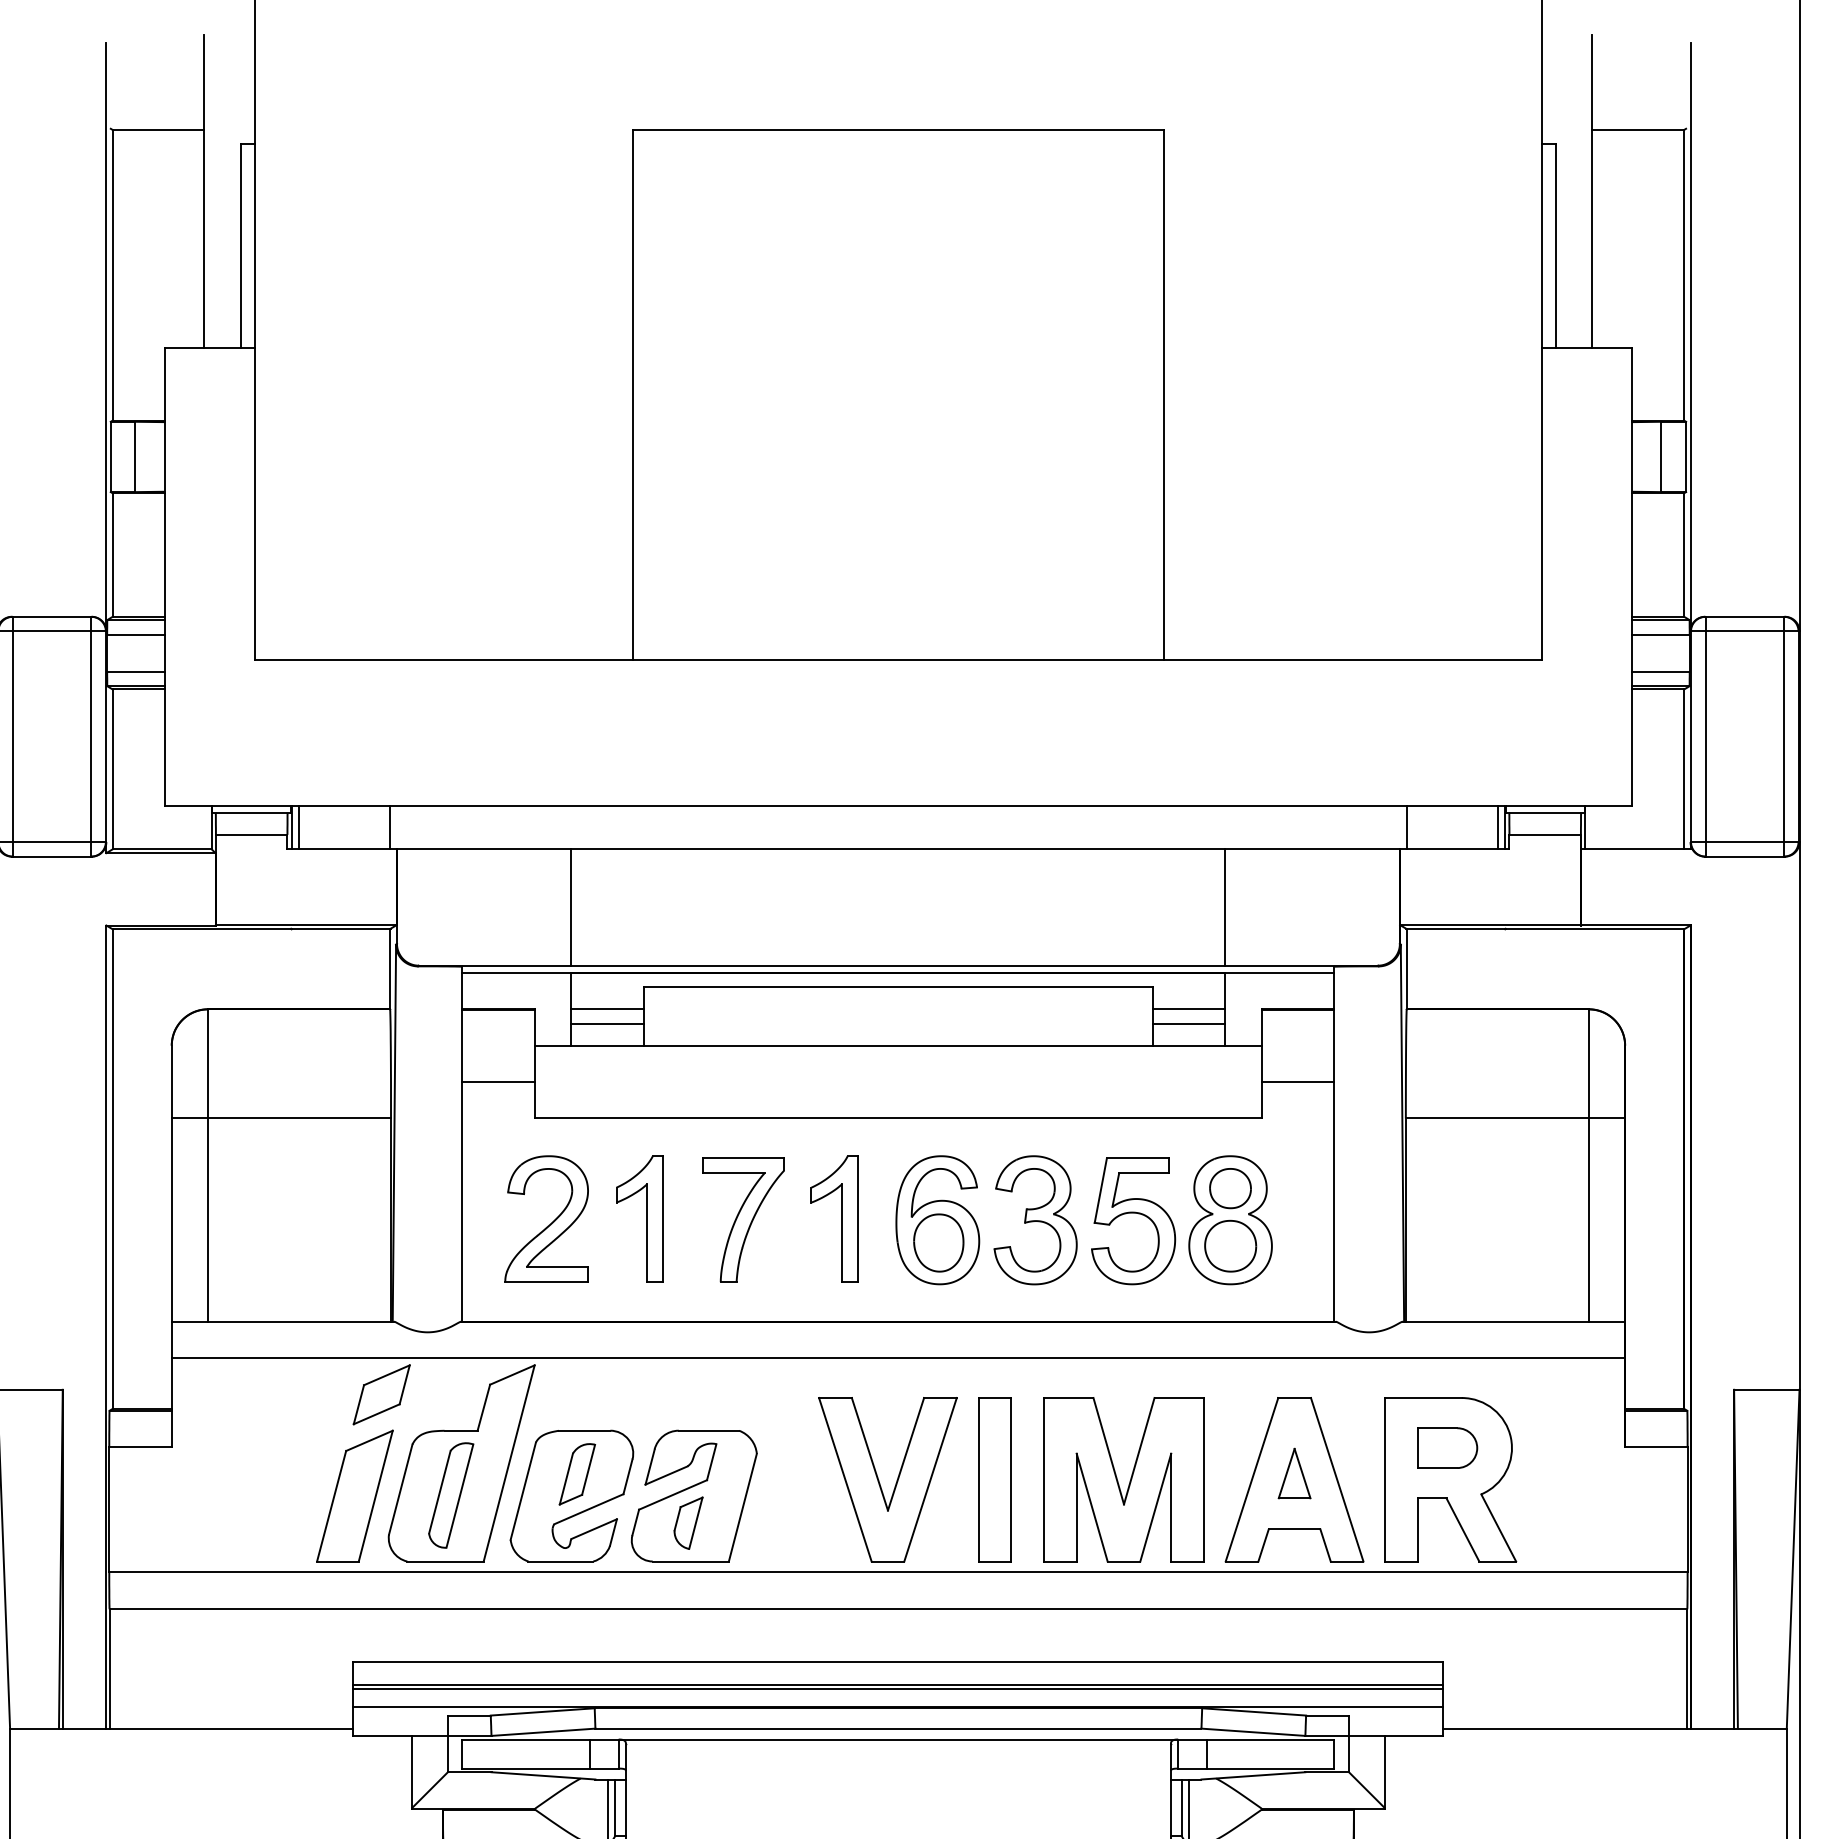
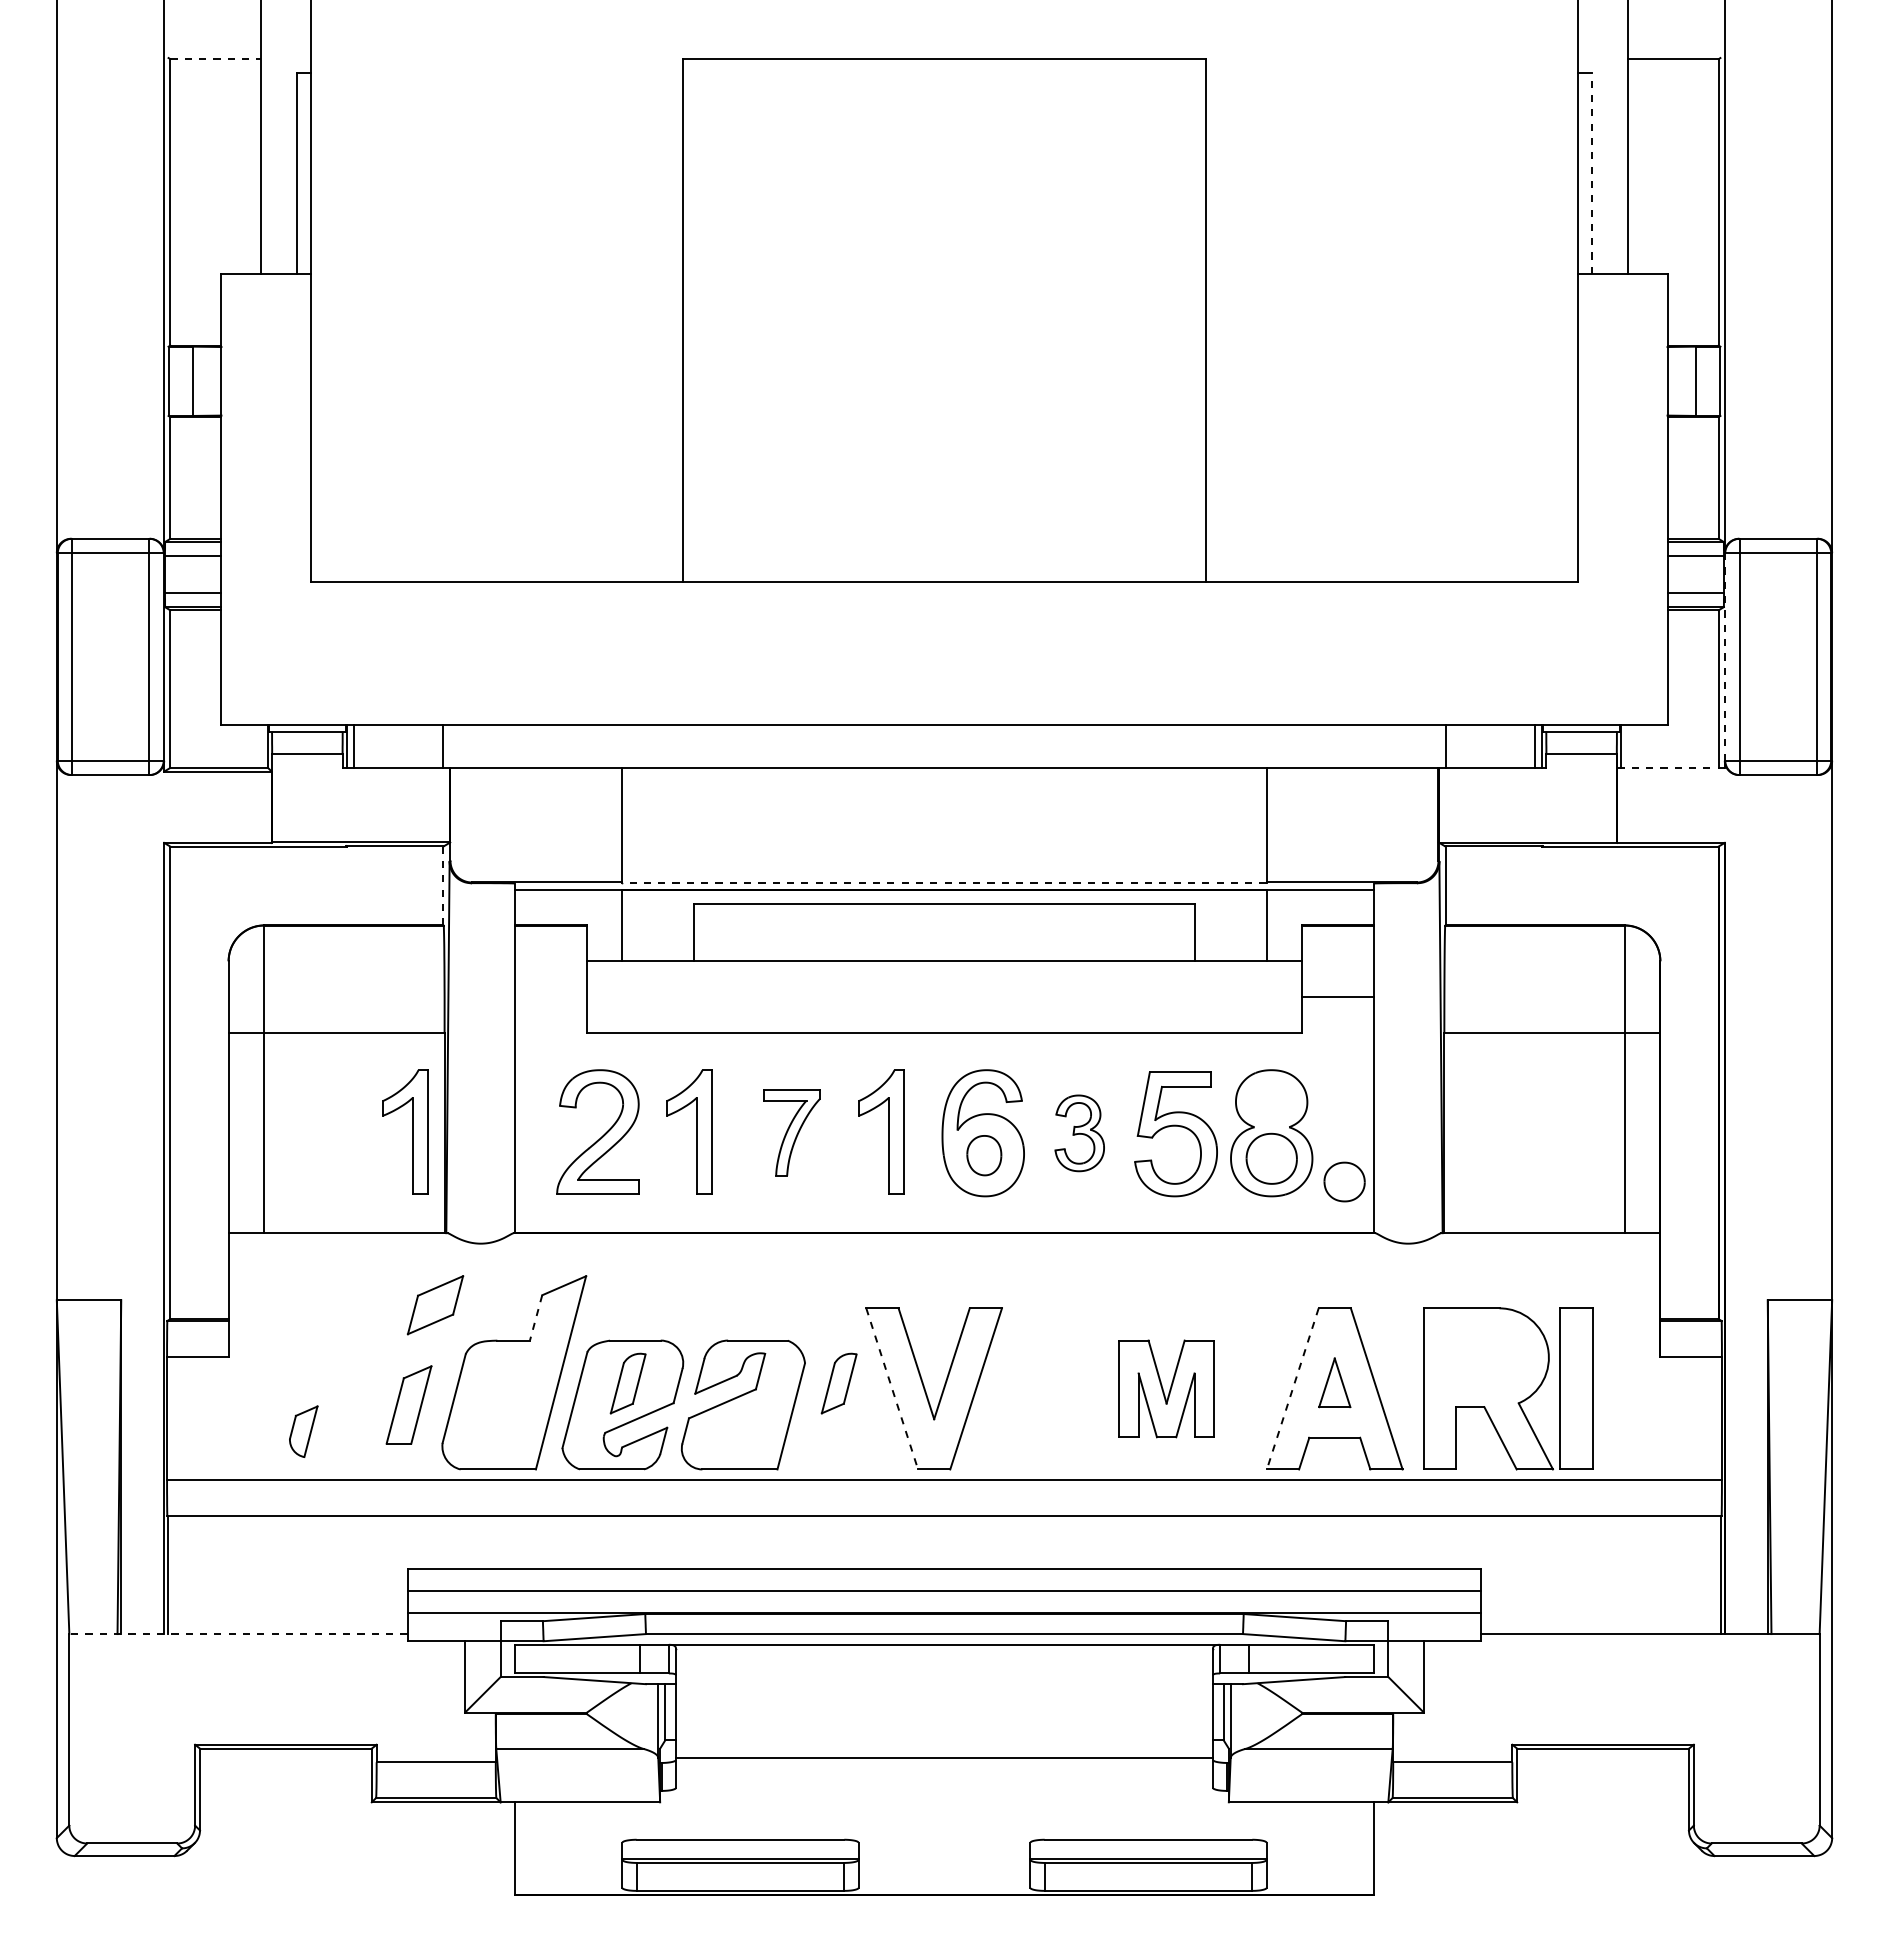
line: (159, 130) -> (216, 59), solid -> dashed
line: (1556, 246) -> (1592, 173), solid -> dashed
line: (1691, 736) -> (1725, 656), solid -> dashed
line: (1636, 848) -> (1671, 767), solid -> dashed
line: (898, 965) -> (944, 882), solid -> dashed
line: (389, 968) -> (443, 885), solid -> dashed
line: (607, 1009) -> (657, 925), removed
line: (1188, 1009) -> (1230, 925), removed
line: (607, 1023) -> (657, 939), removed
line: (1188, 1023) -> (1230, 939), removed
line: (498, 1082) -> (550, 997), removed
part: (1230, 1188) -> (1344, 1181), moved
part: (358, 1218) -> (412, 1131), added
part: (743, 1219) -> (791, 1132), size x0.7
part: (1035, 1220) -> (1079, 1133), size x0.6
part: (939, 1242) -> (984, 1155), size x0.7
line: (898, 1357) -> (944, 1268), removed
line: (484, 1407) -> (536, 1317), solid -> dashed
part: (1447, 1447) -> (1485, 1357), removed
part: (790, 1474) -> (838, 1383), added
line: (845, 1479) -> (892, 1388), solid -> dashed
part: (994, 1479) -> (1576, 1388), moved
part: (1123, 1479) -> (1166, 1388), size x0.6
line: (1251, 1479) -> (1292, 1388), solid -> dashed
part: (354, 1495) -> (408, 1404), size x0.6
part: (450, 1495) -> (503, 1404), removed
part: (688, 1522) -> (303, 1431), moved
line: (898, 1688) -> (944, 1594), removed
line: (180, 1729) -> (237, 1634), solid -> dashed

